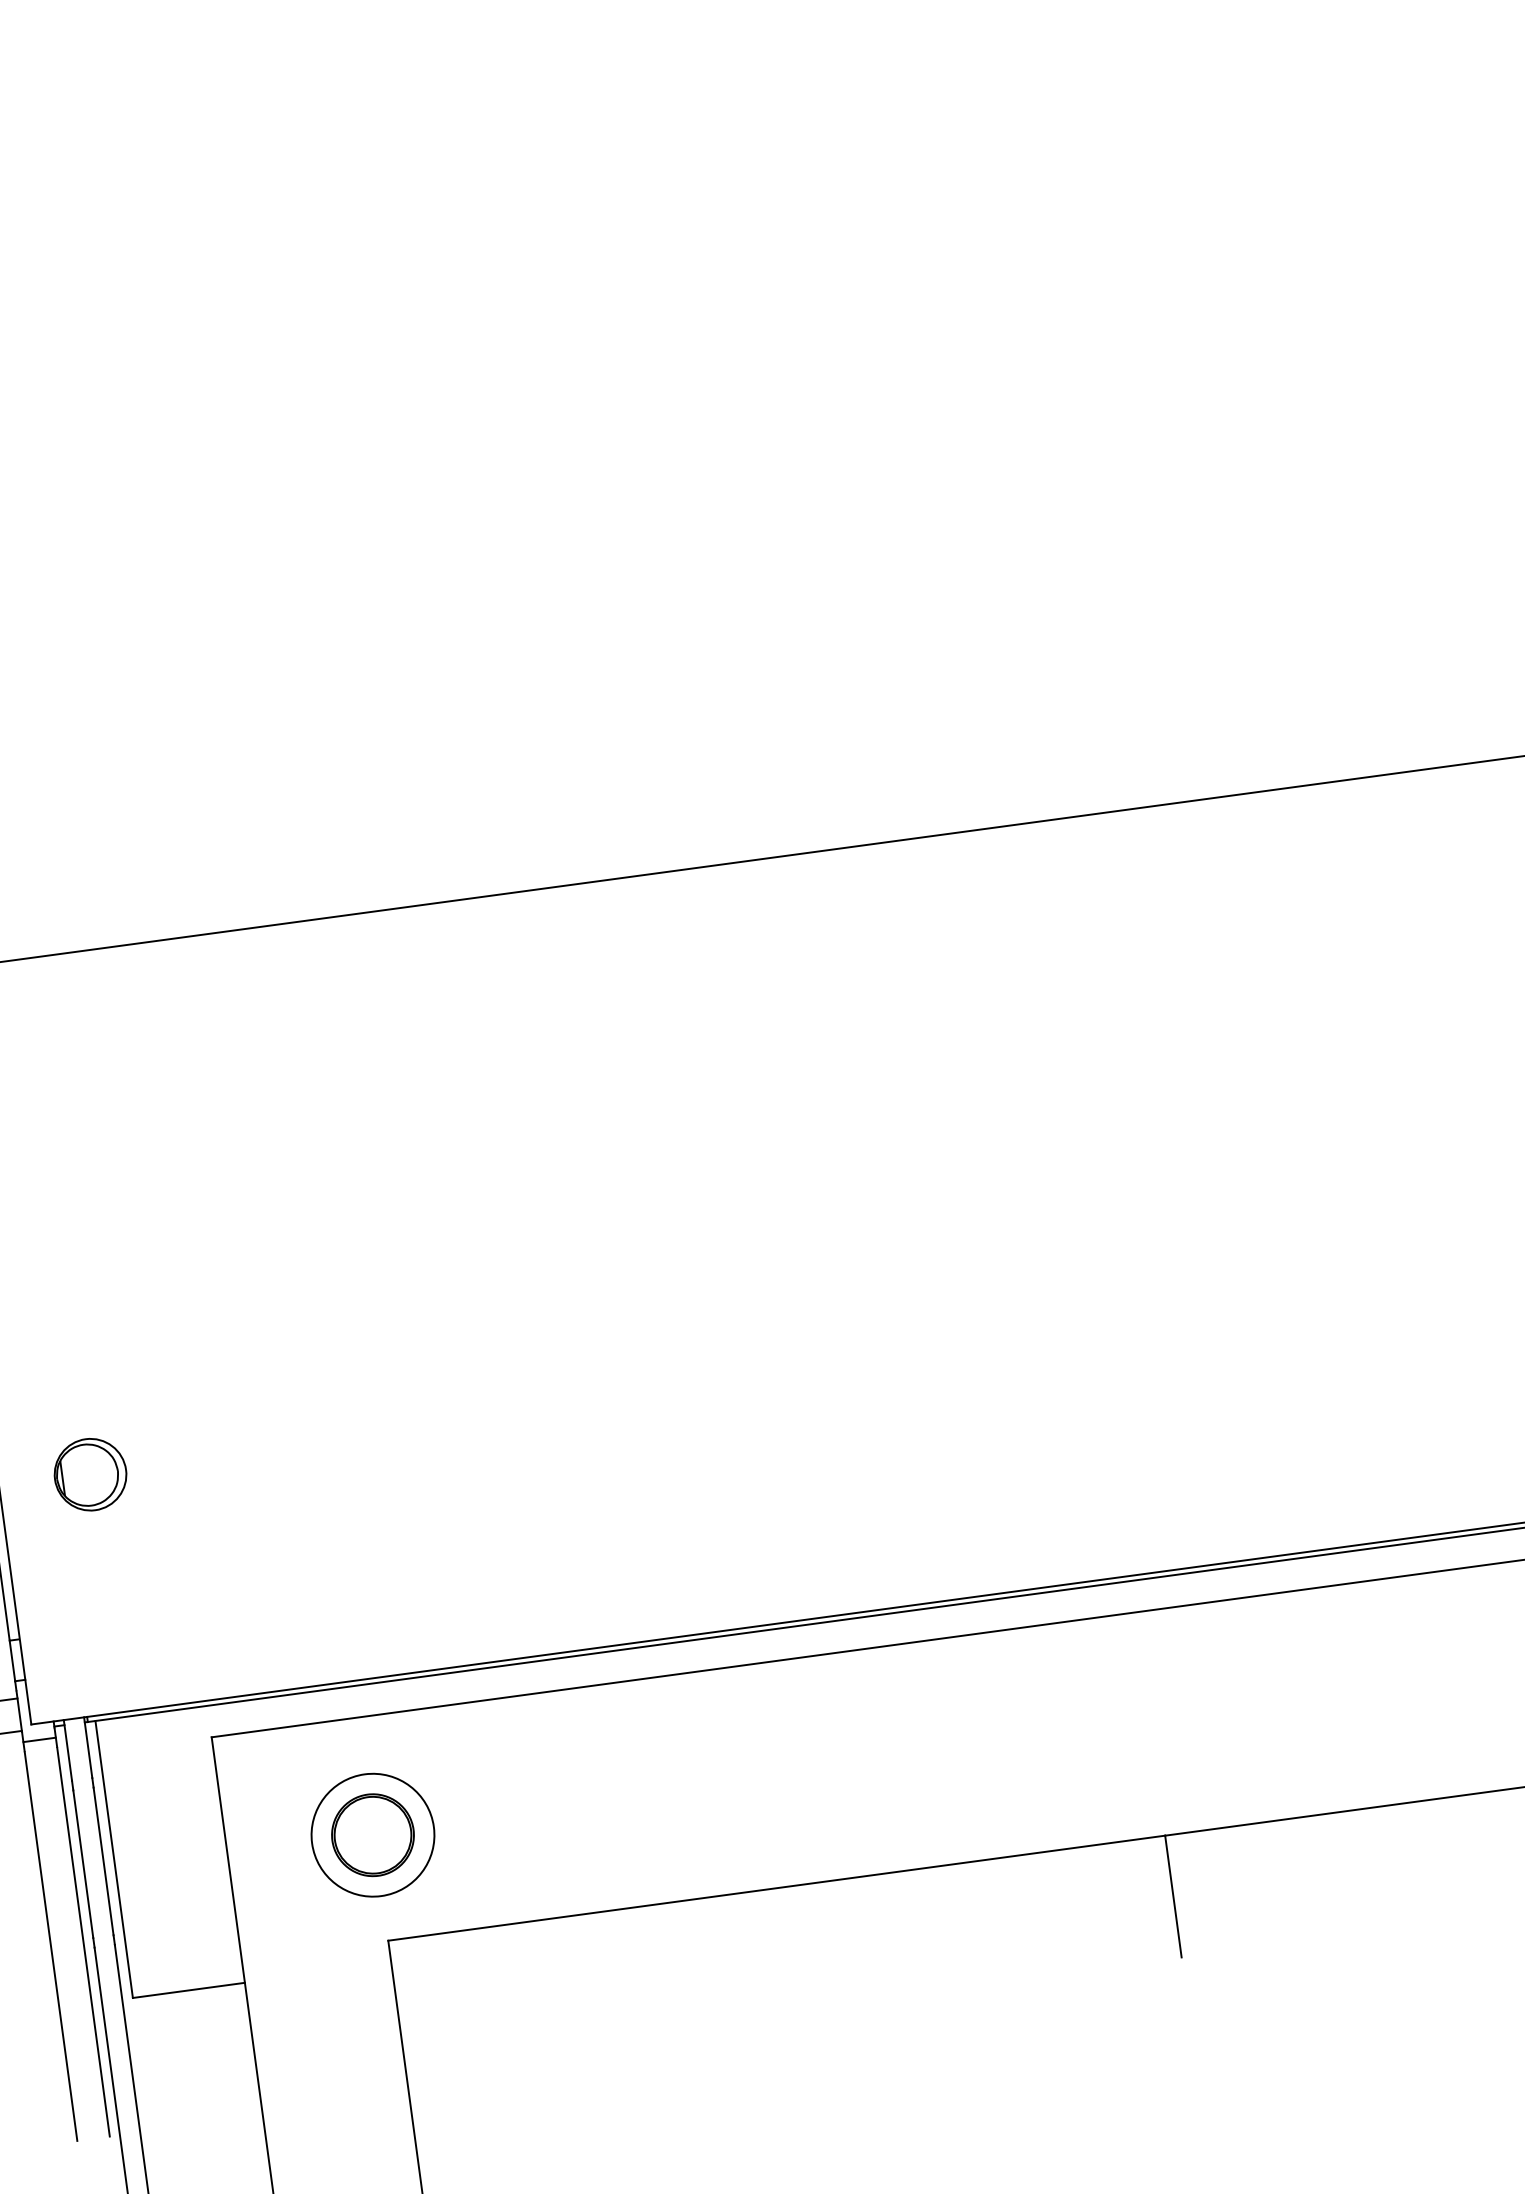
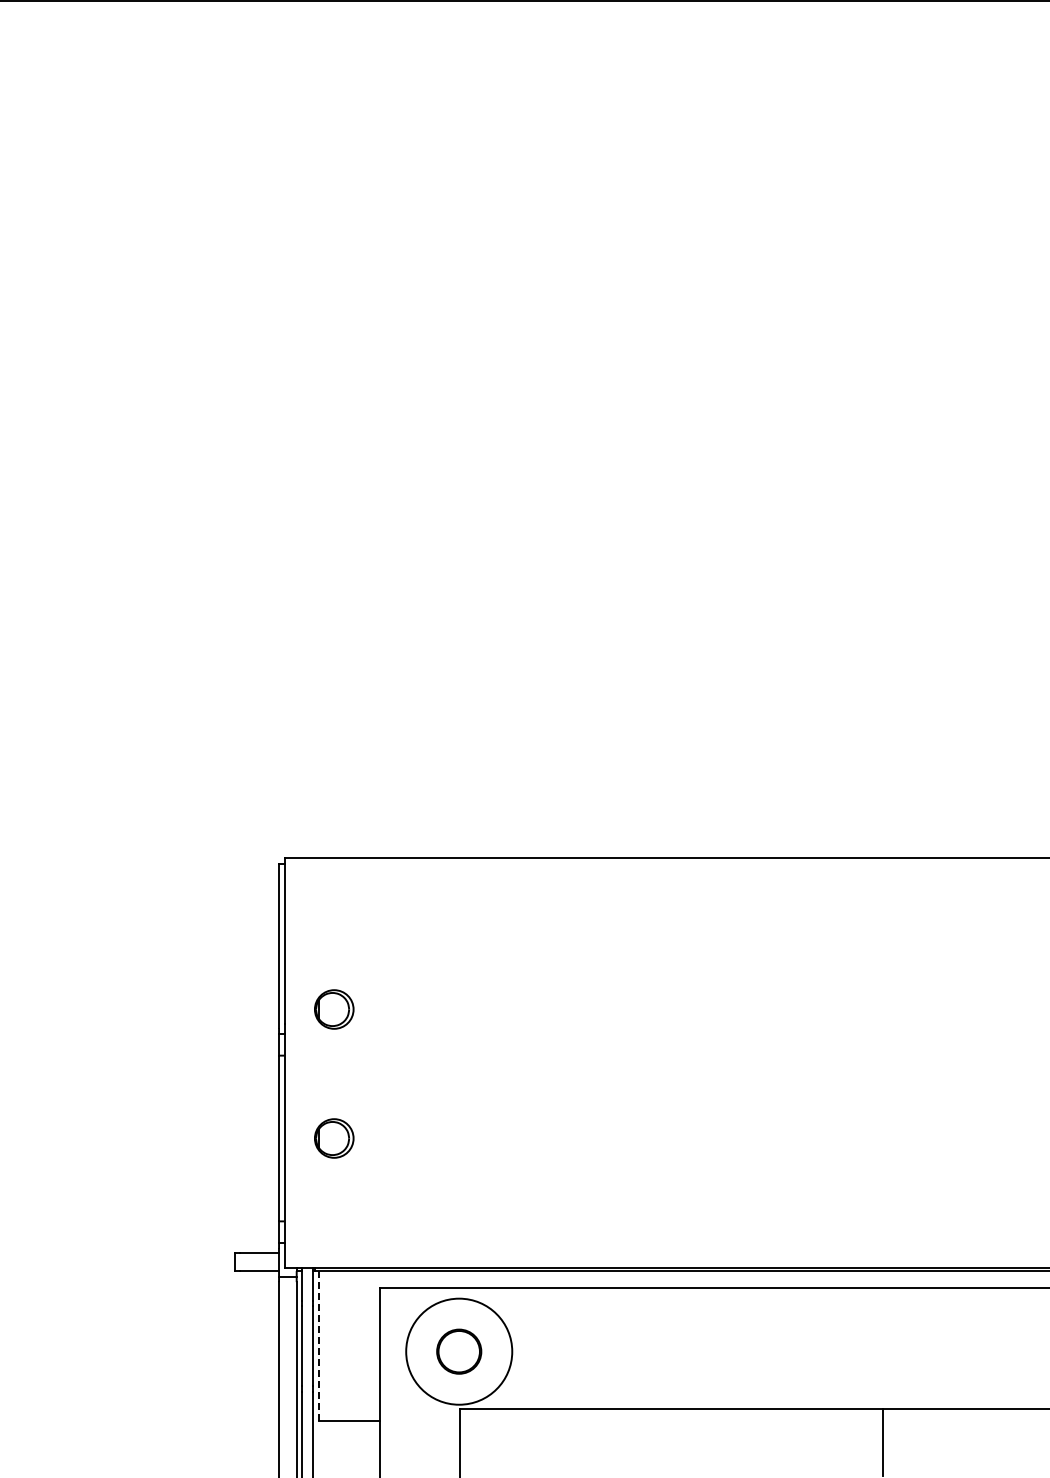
part: (58, 1237) -> (334, 1009), added
circle: (373, 1834) -> (459, 1351), size x1.6
line: (115, 1860) -> (319, 1346), solid -> dashed

